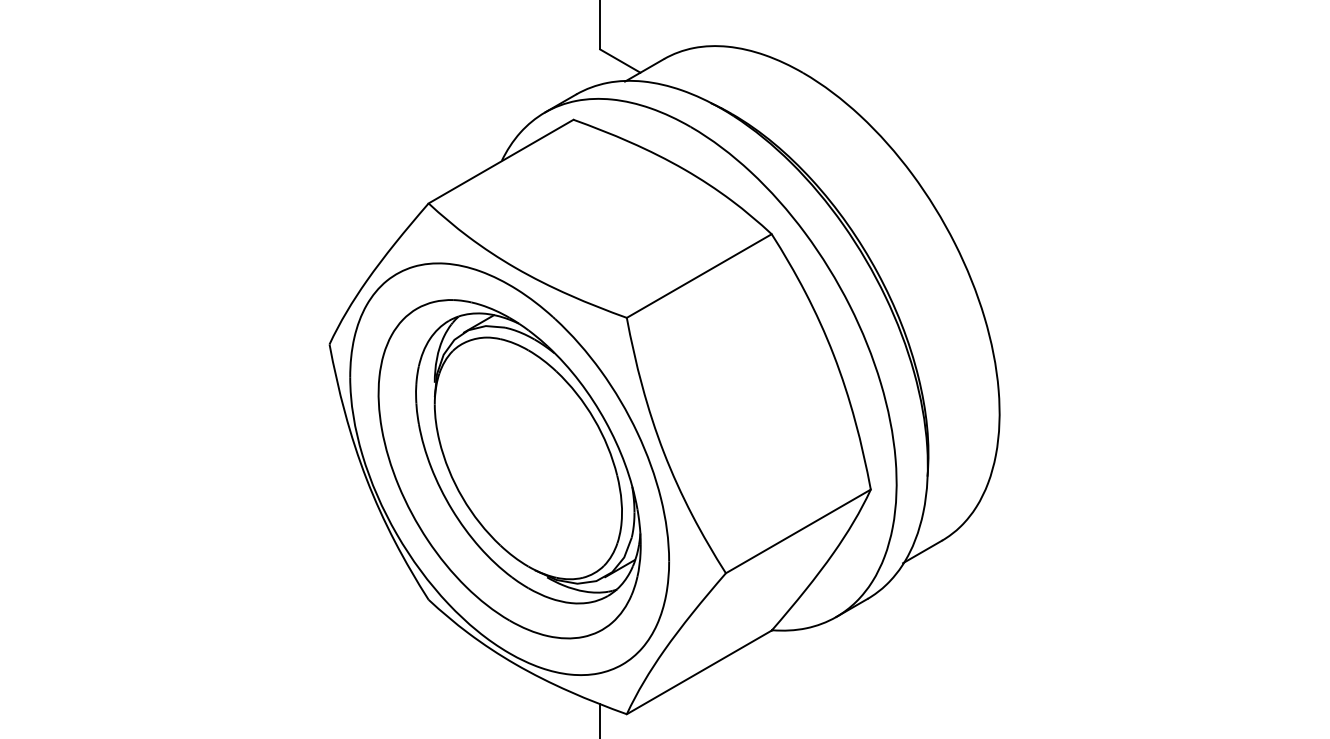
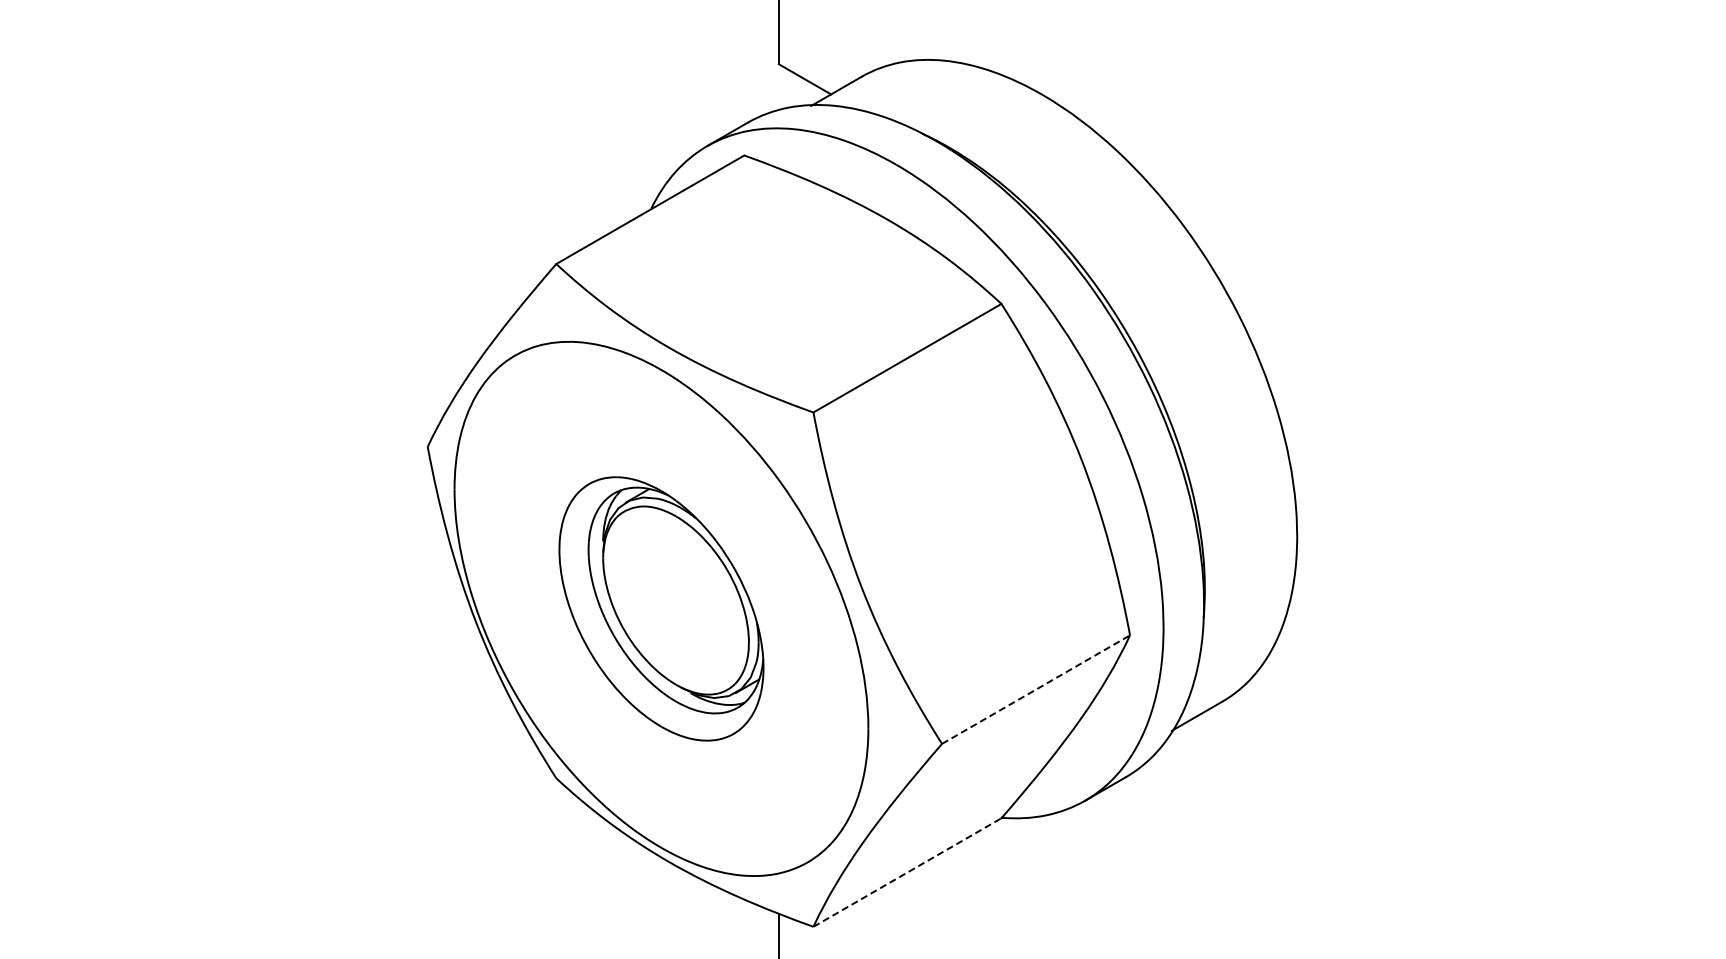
part: (509, 468) -> (661, 608), size x0.6
line: (798, 531) -> (1036, 689), solid -> dashed
line: (699, 672) -> (907, 872), solid -> dashed

